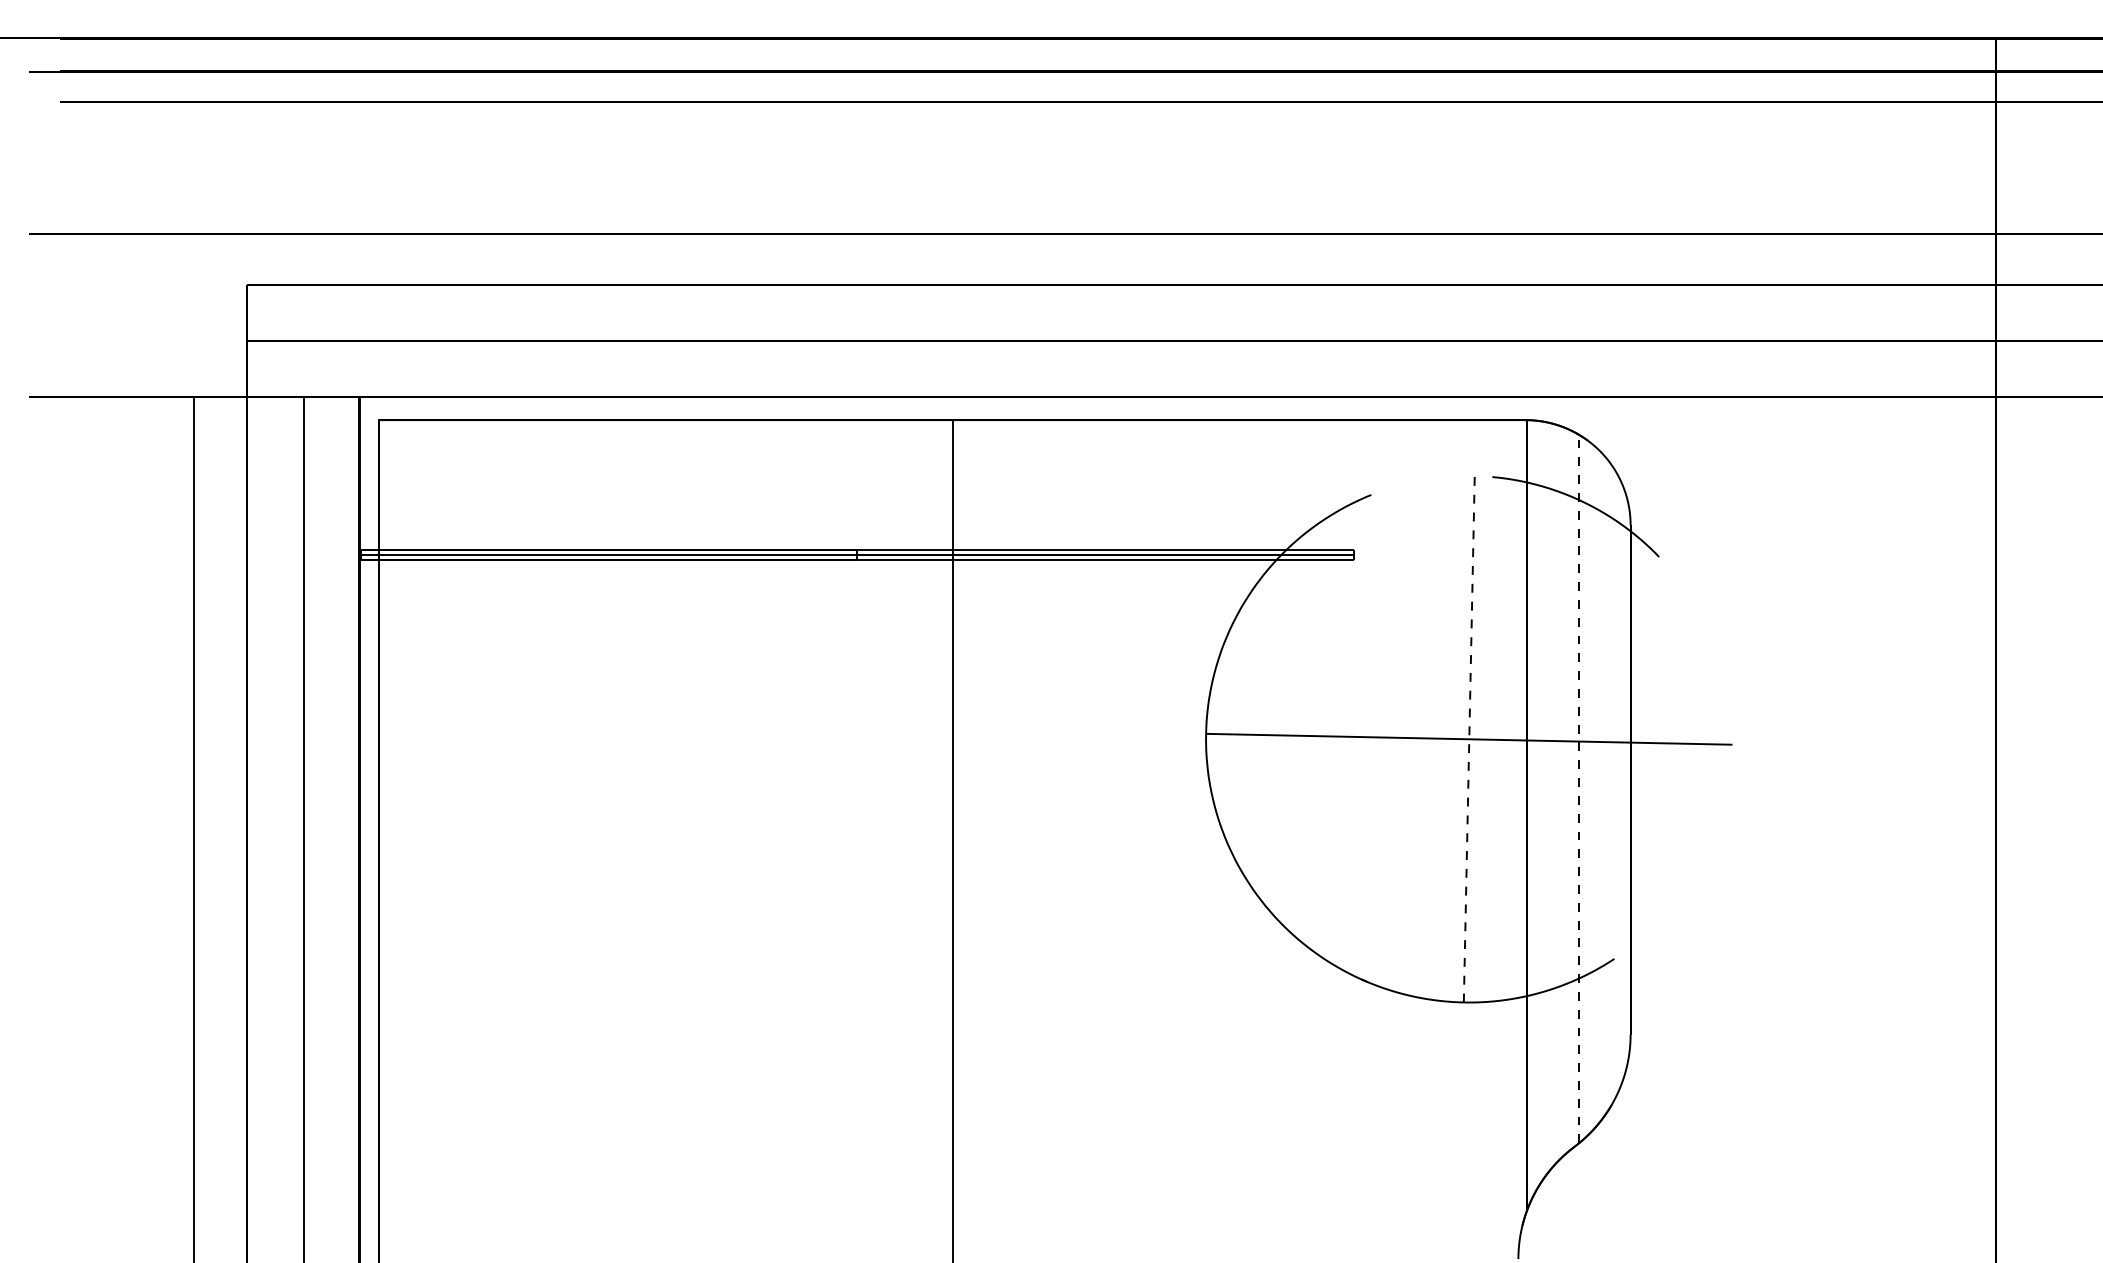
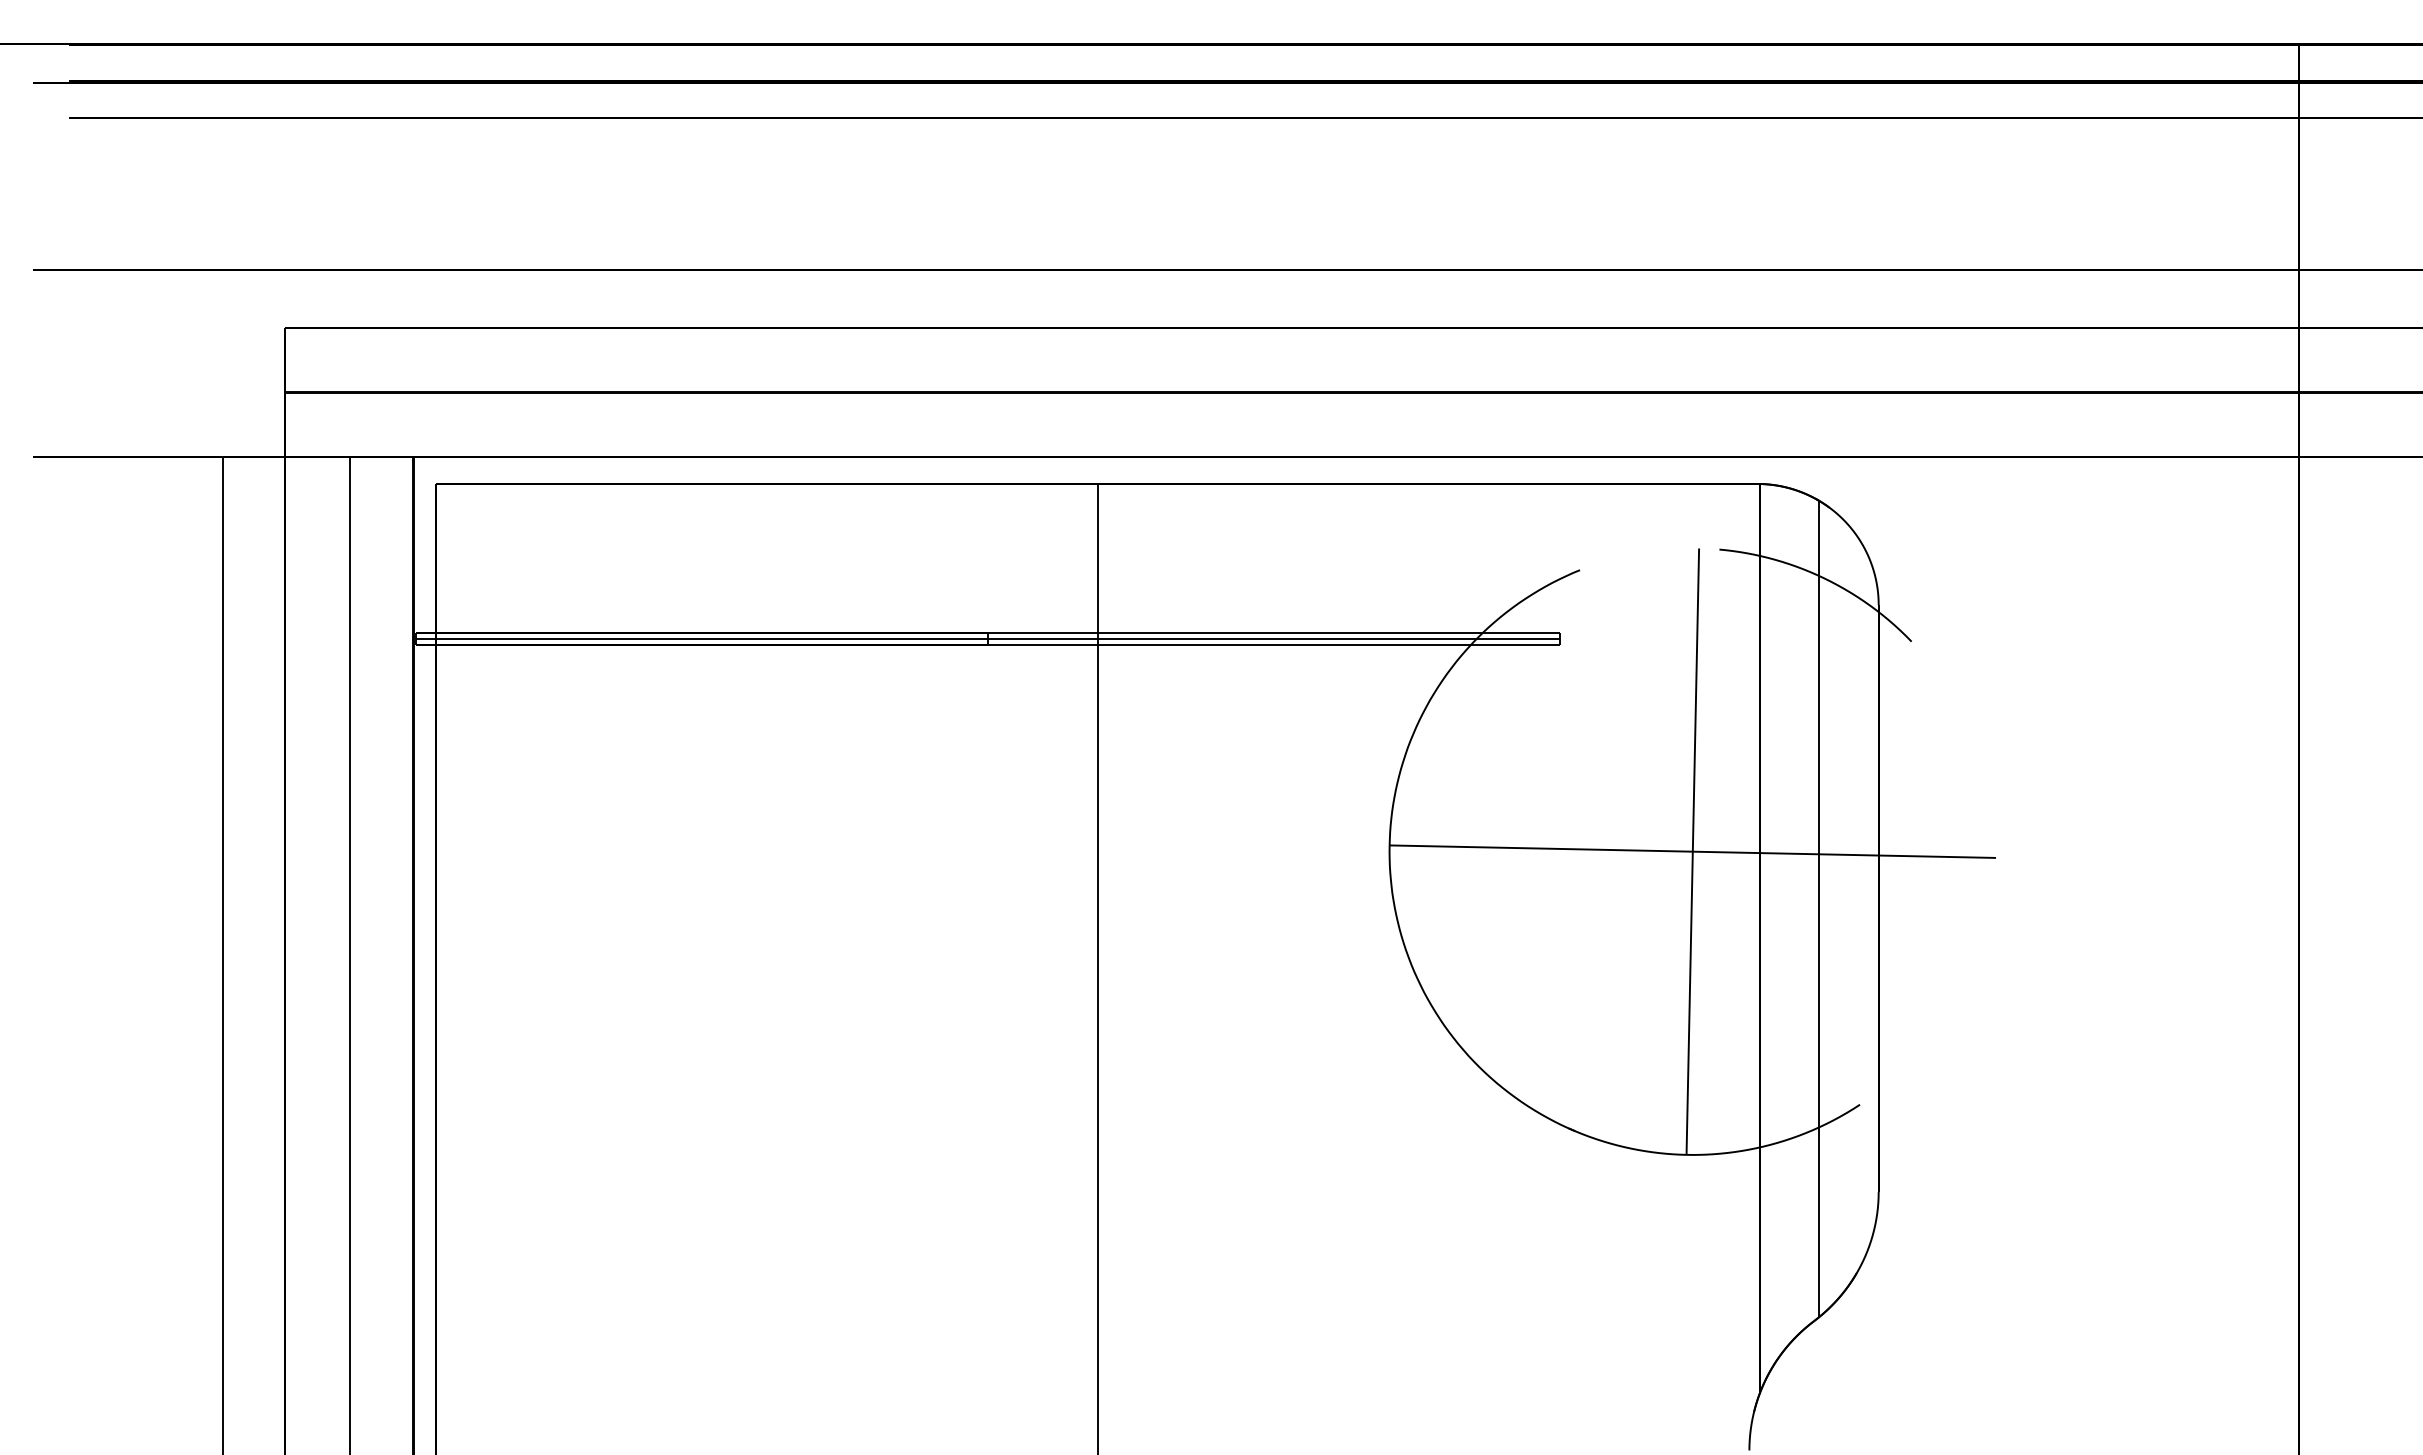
line: (1469, 739) -> (1692, 851), dashed -> solid
line: (1579, 788) -> (1819, 908), dashed -> solid

